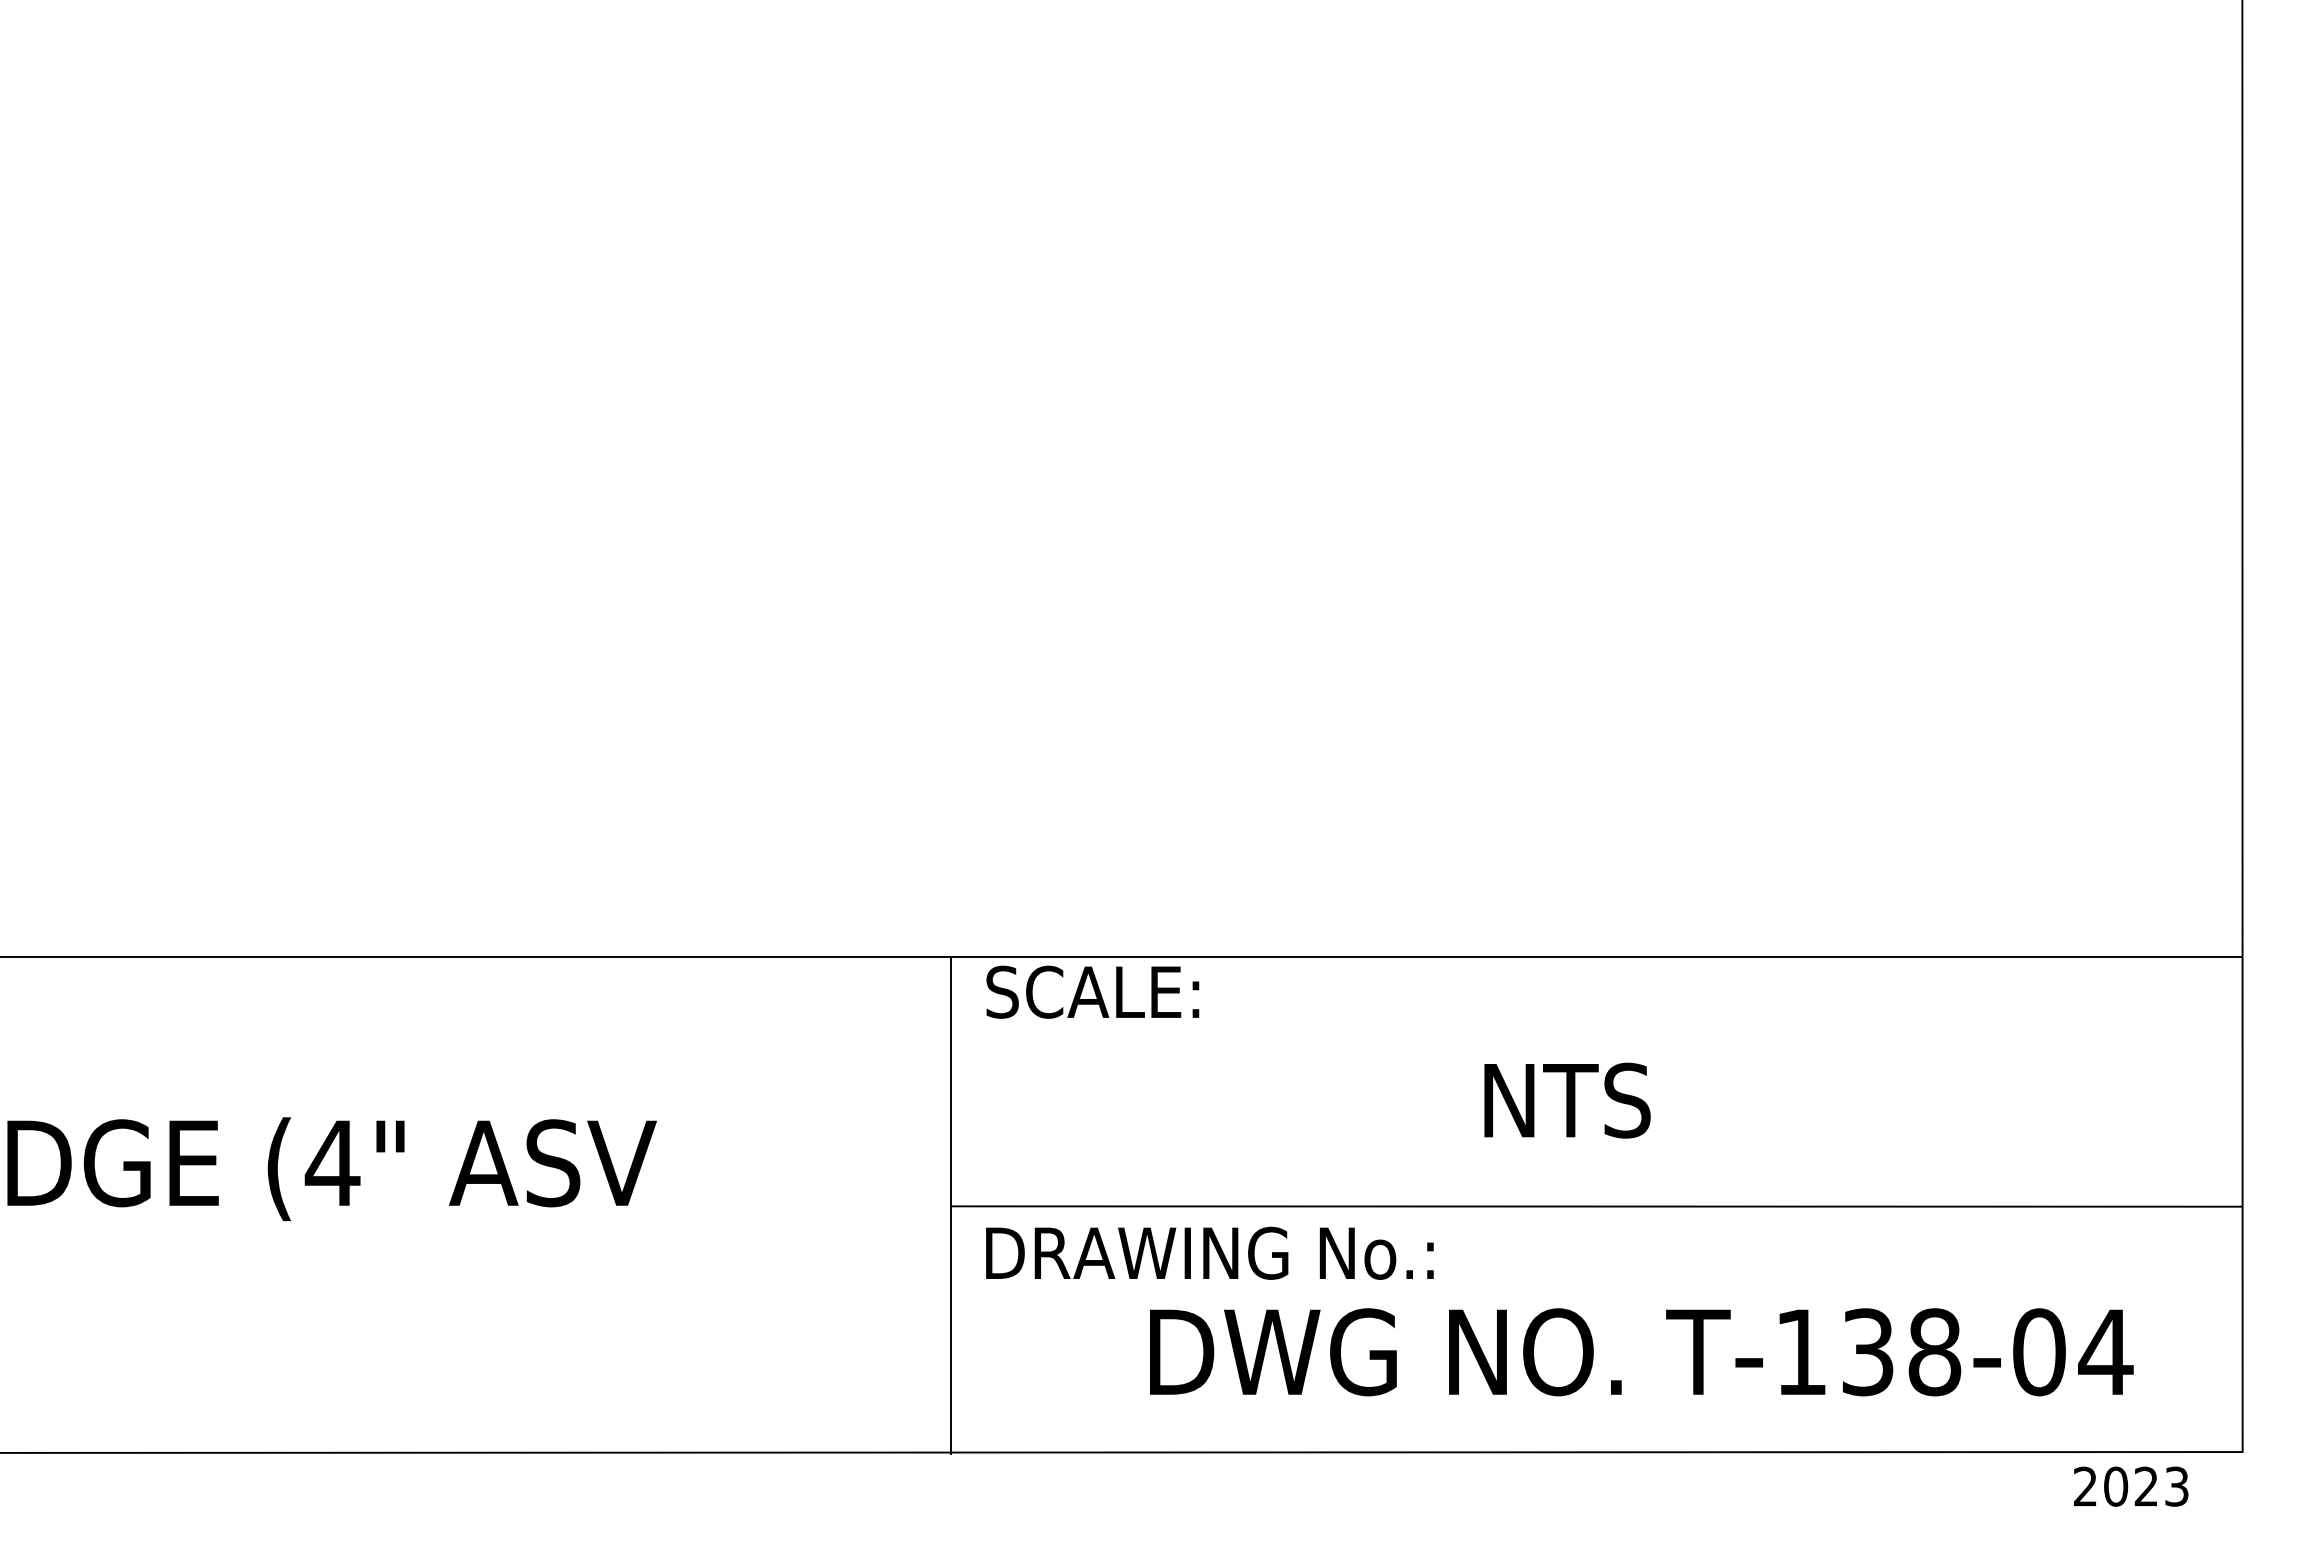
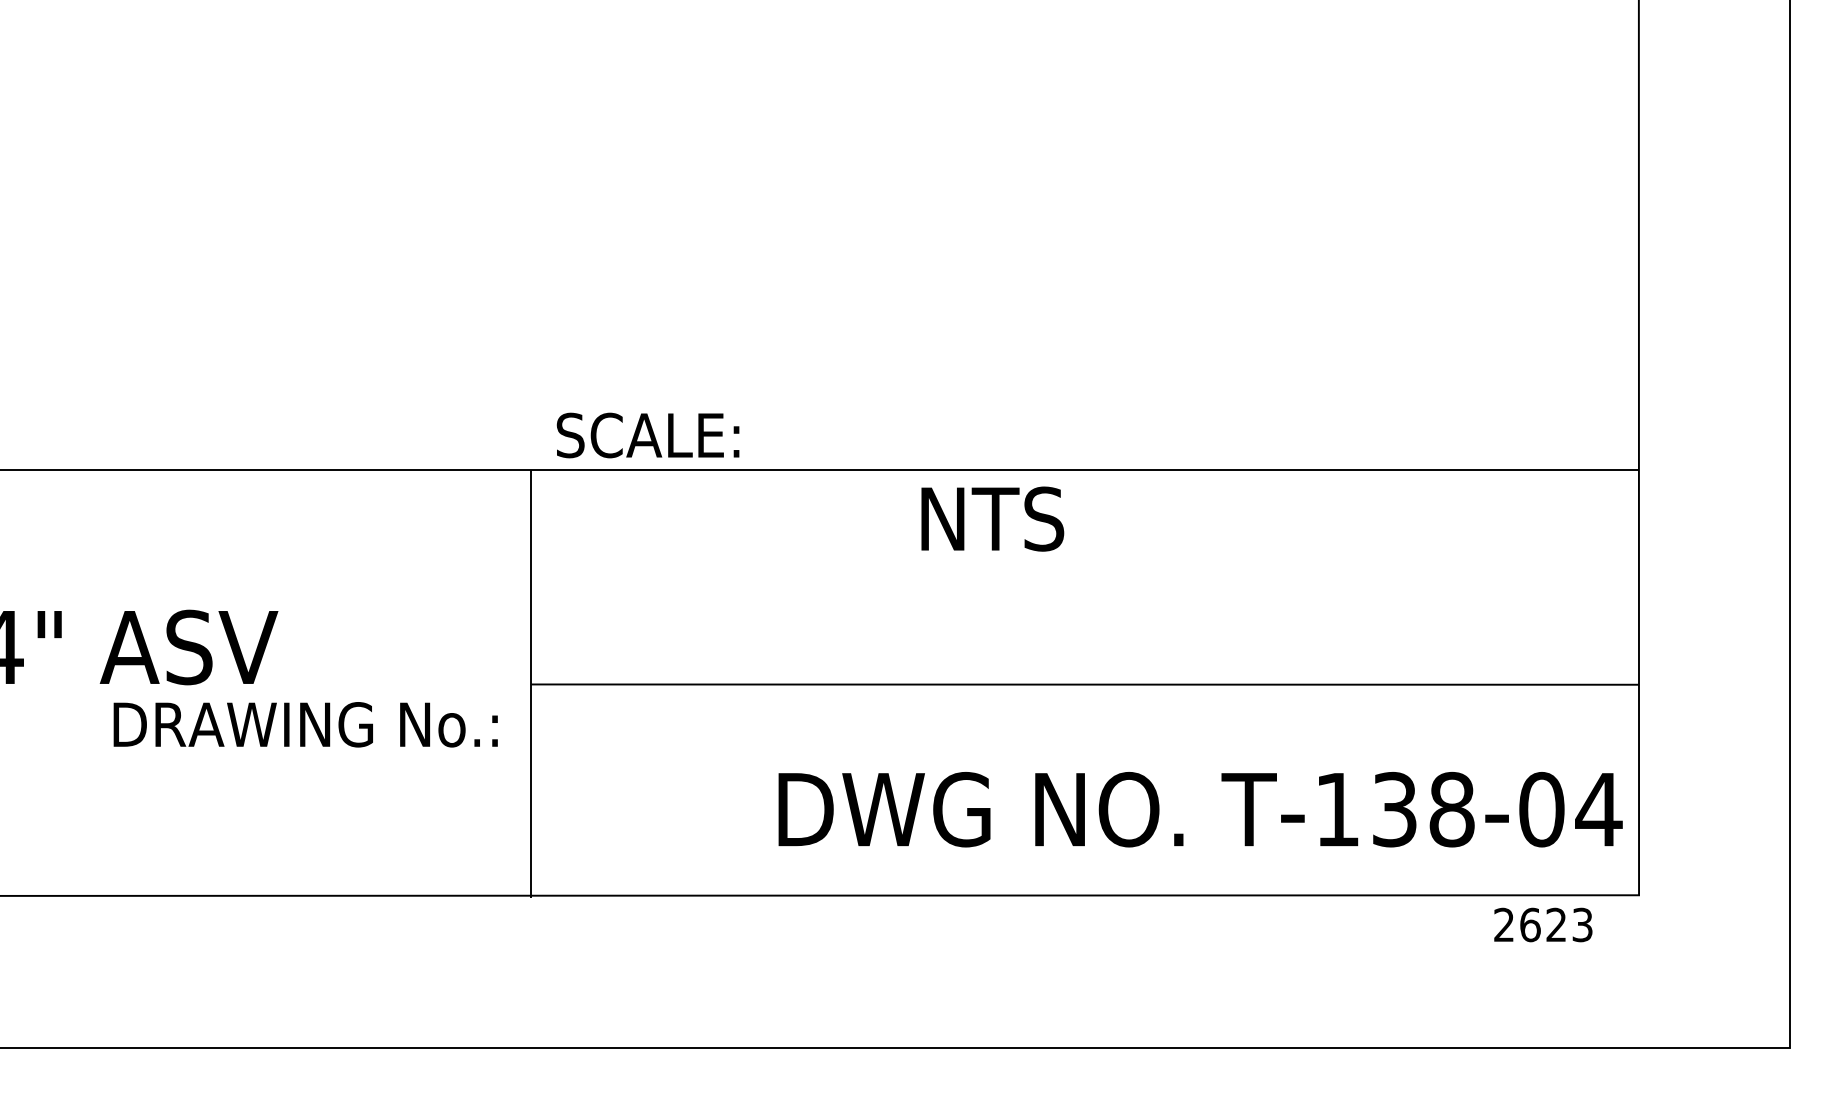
text: (1092, 991) -> (647, 434), moved
text: (1567, 1100) -> (992, 518), moved
text: (1209, 1252) -> (305, 724), moved
text: (1641, 1352) -> (1200, 809), moved
text: (2116, 1486) -> (1530, 924), 2023 -> 2623

